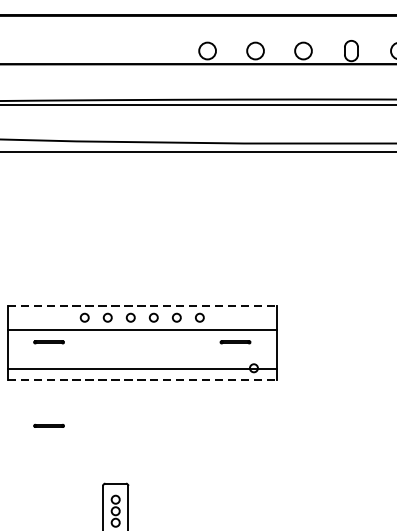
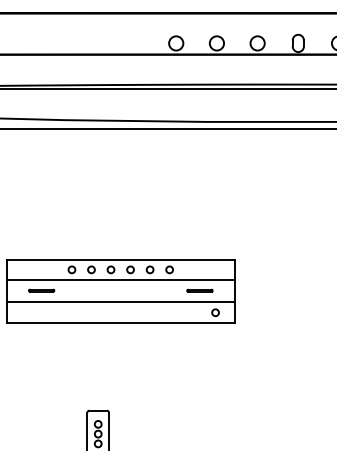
line: (143, 305) -> (121, 259), dashed -> solid
line: (141, 369) -> (120, 302), moved
line: (143, 380) -> (121, 323), dashed -> solid
line: (48, 425) -> (41, 361), removed

